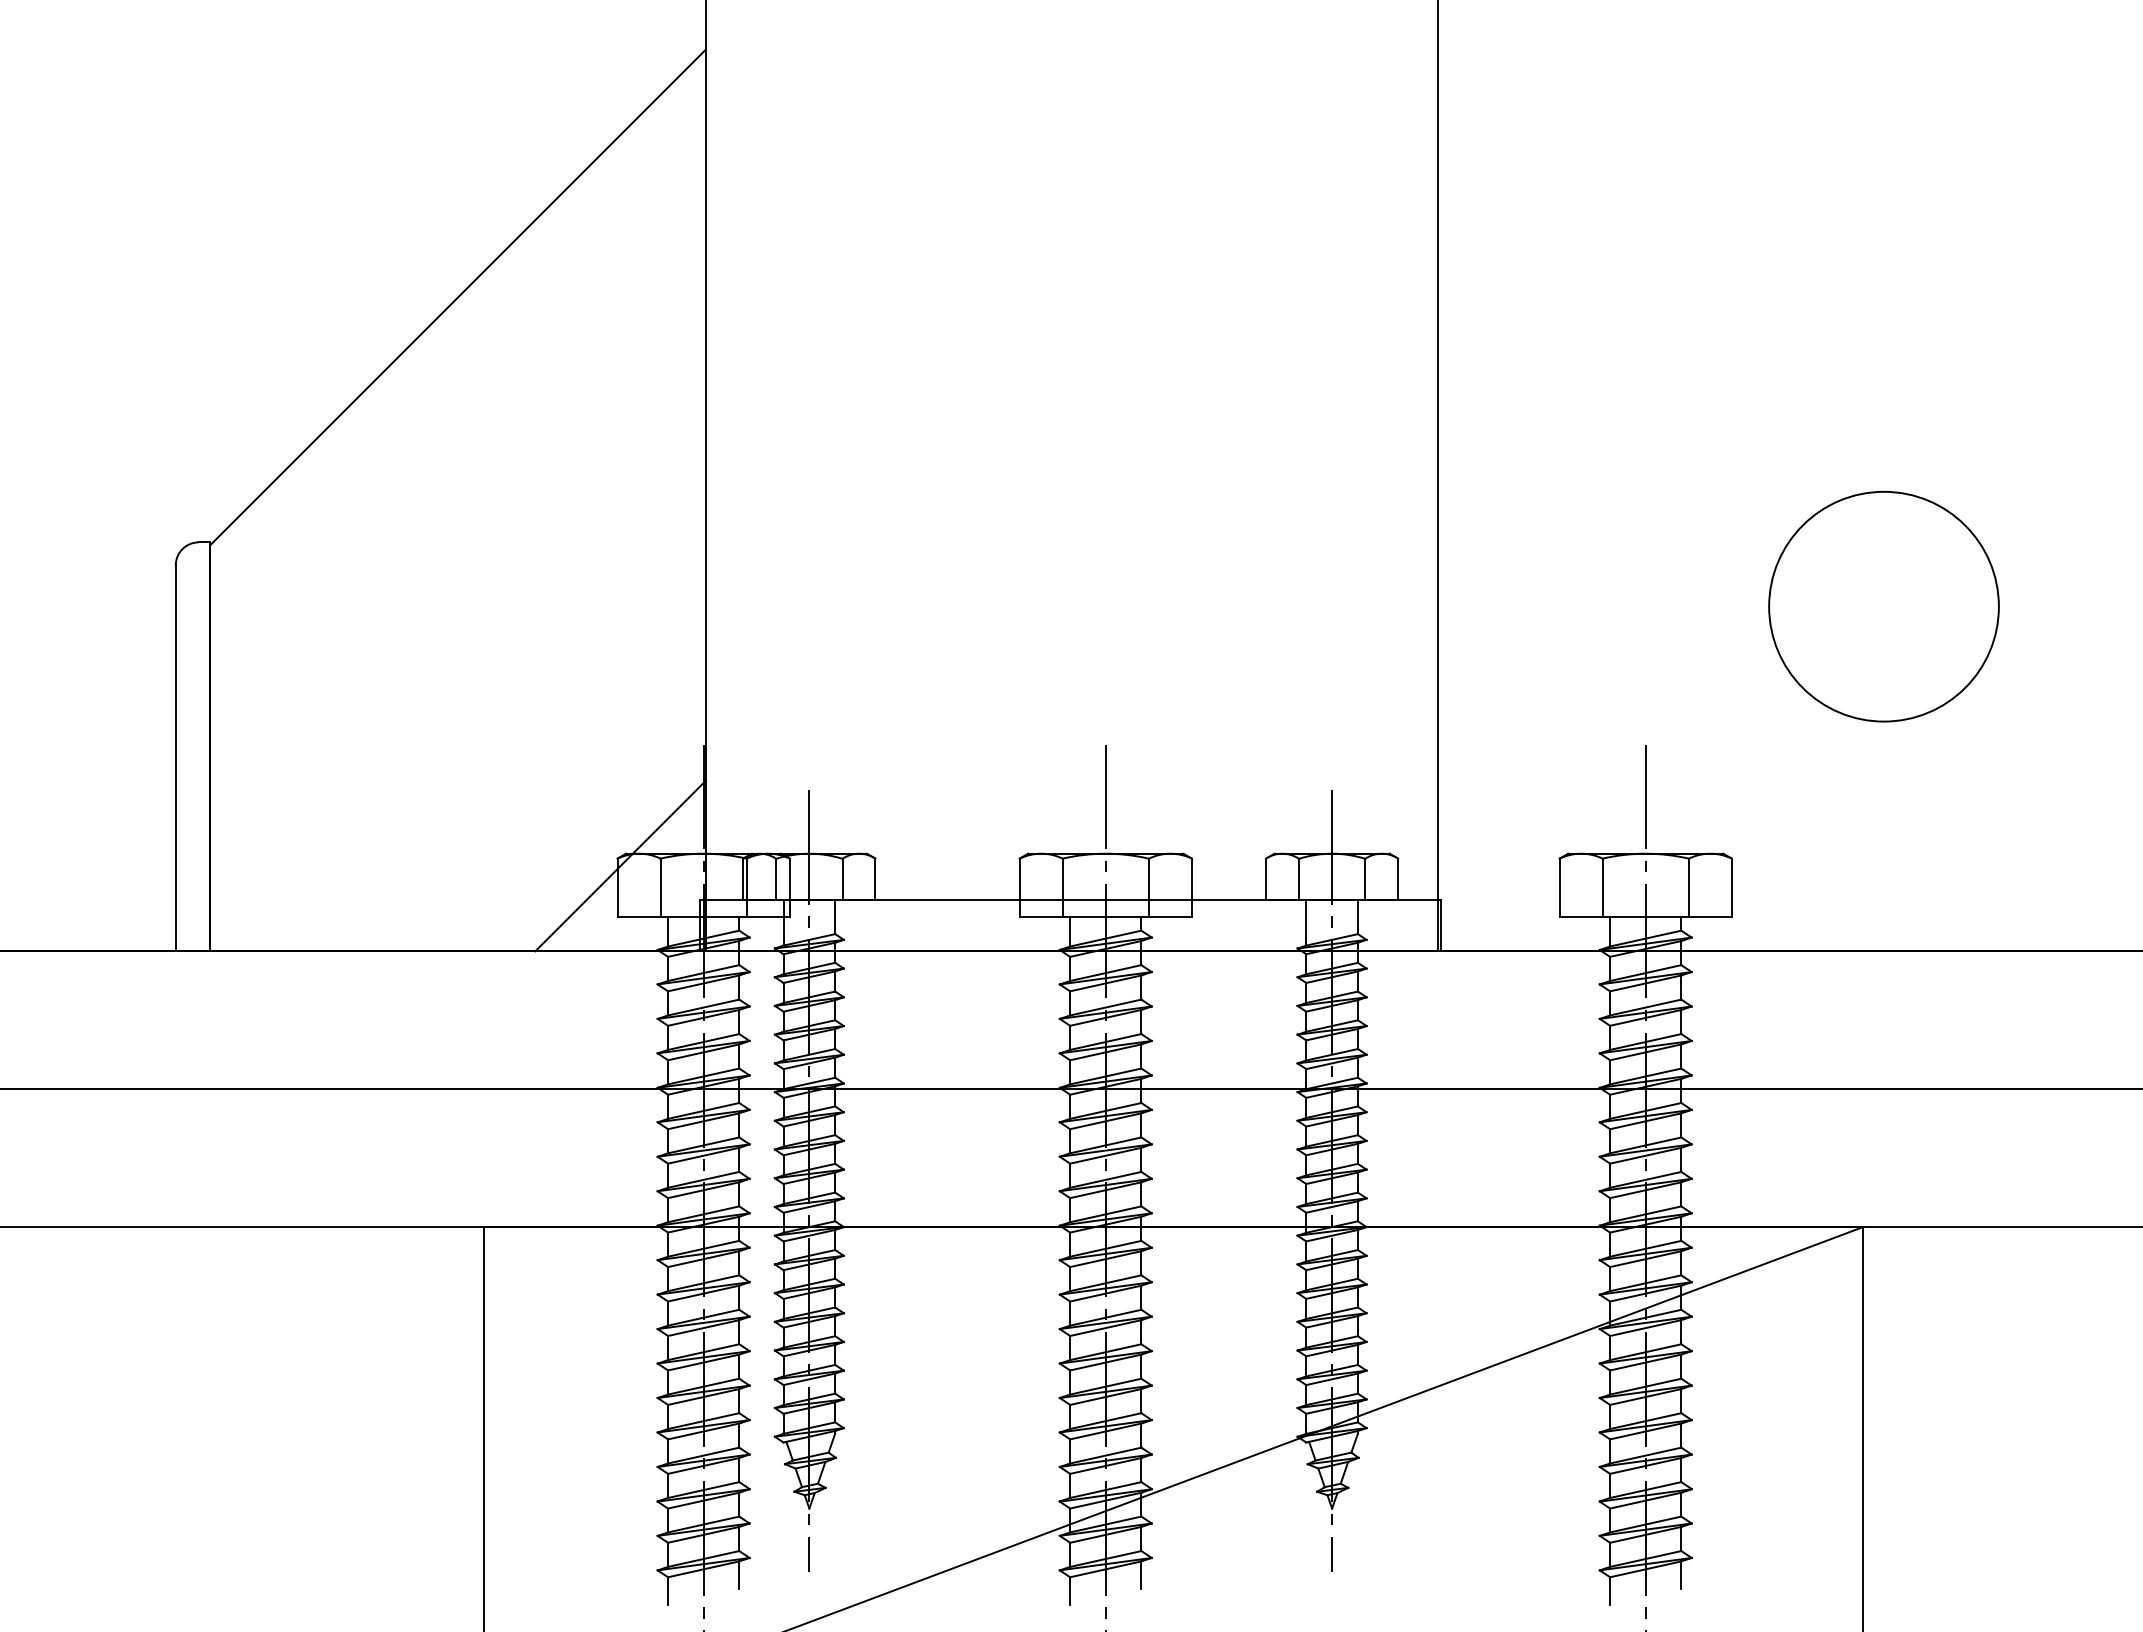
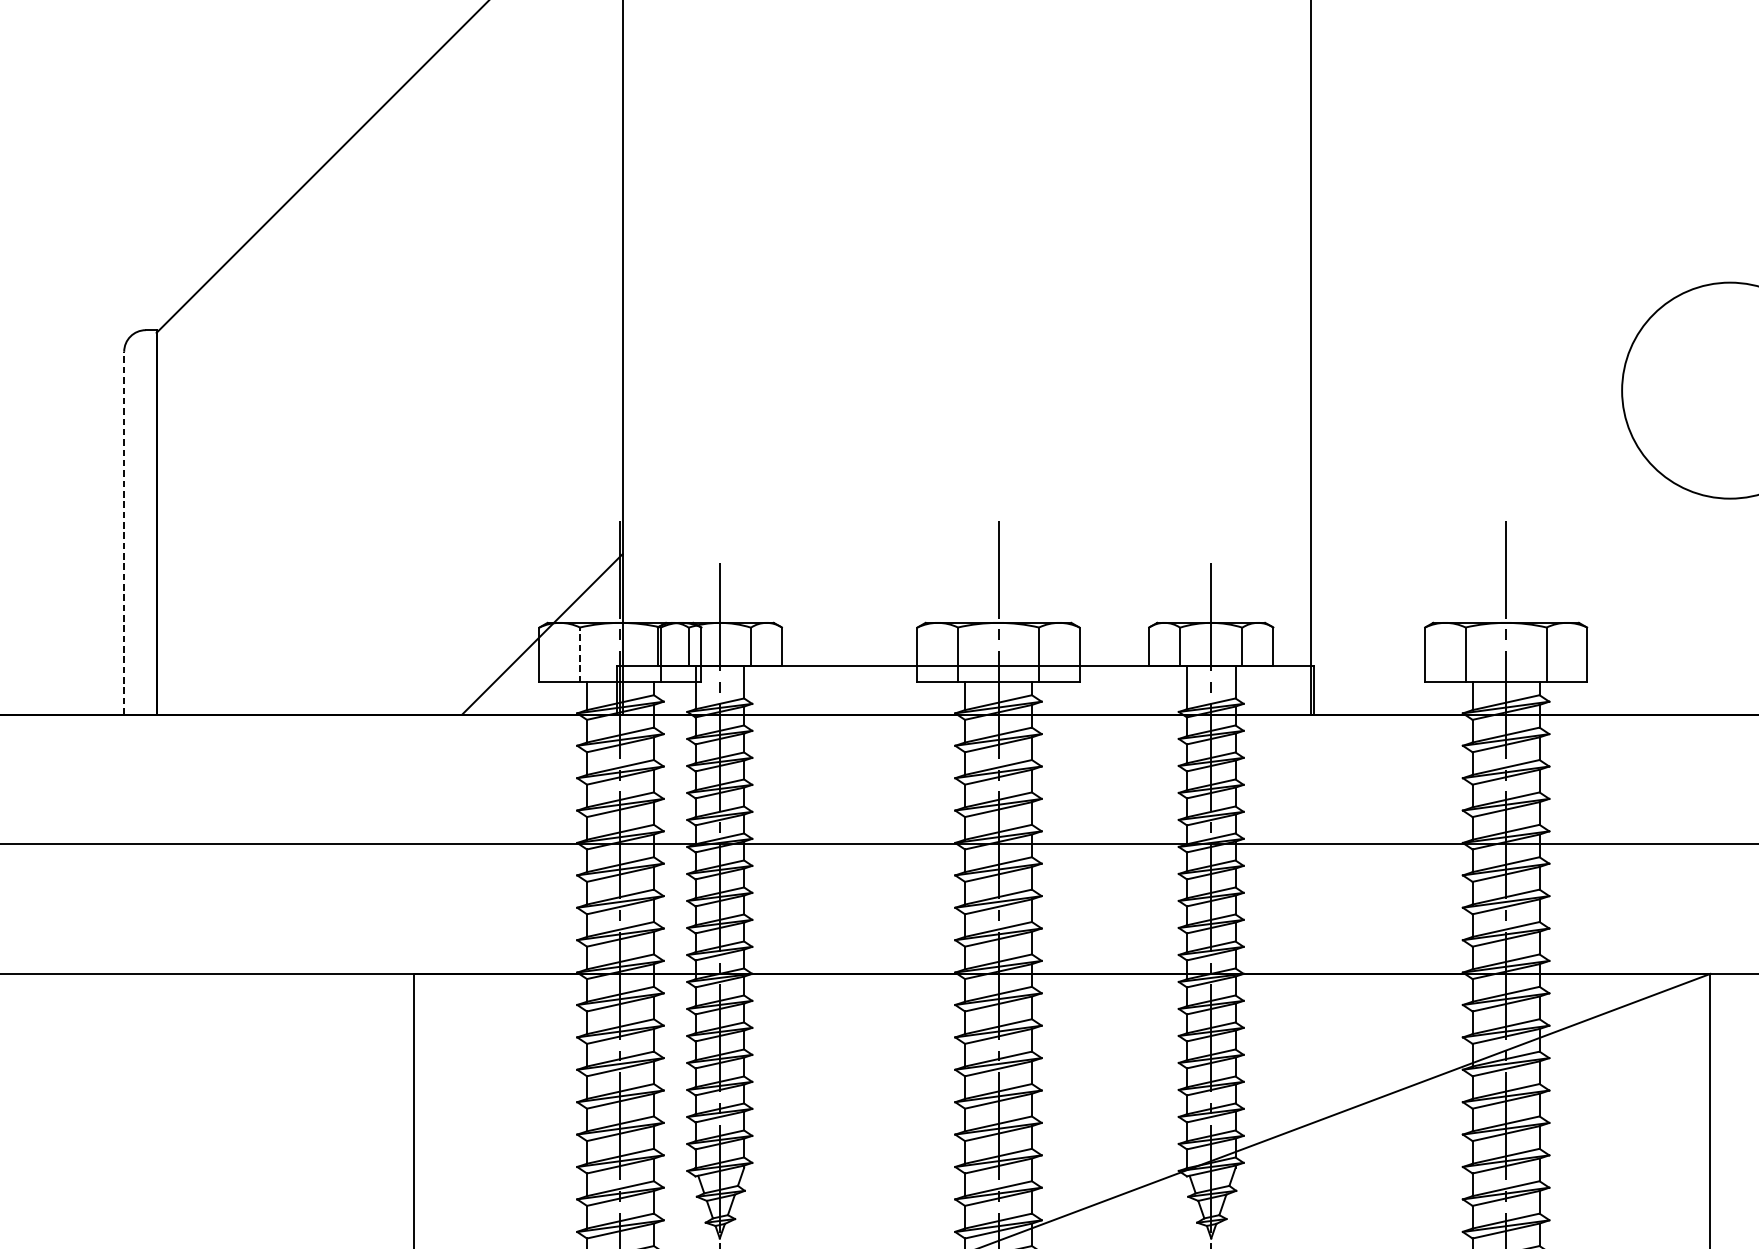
line: (175, 757) -> (123, 532), solid -> dashed
line: (660, 887) -> (579, 654), solid -> dashed

